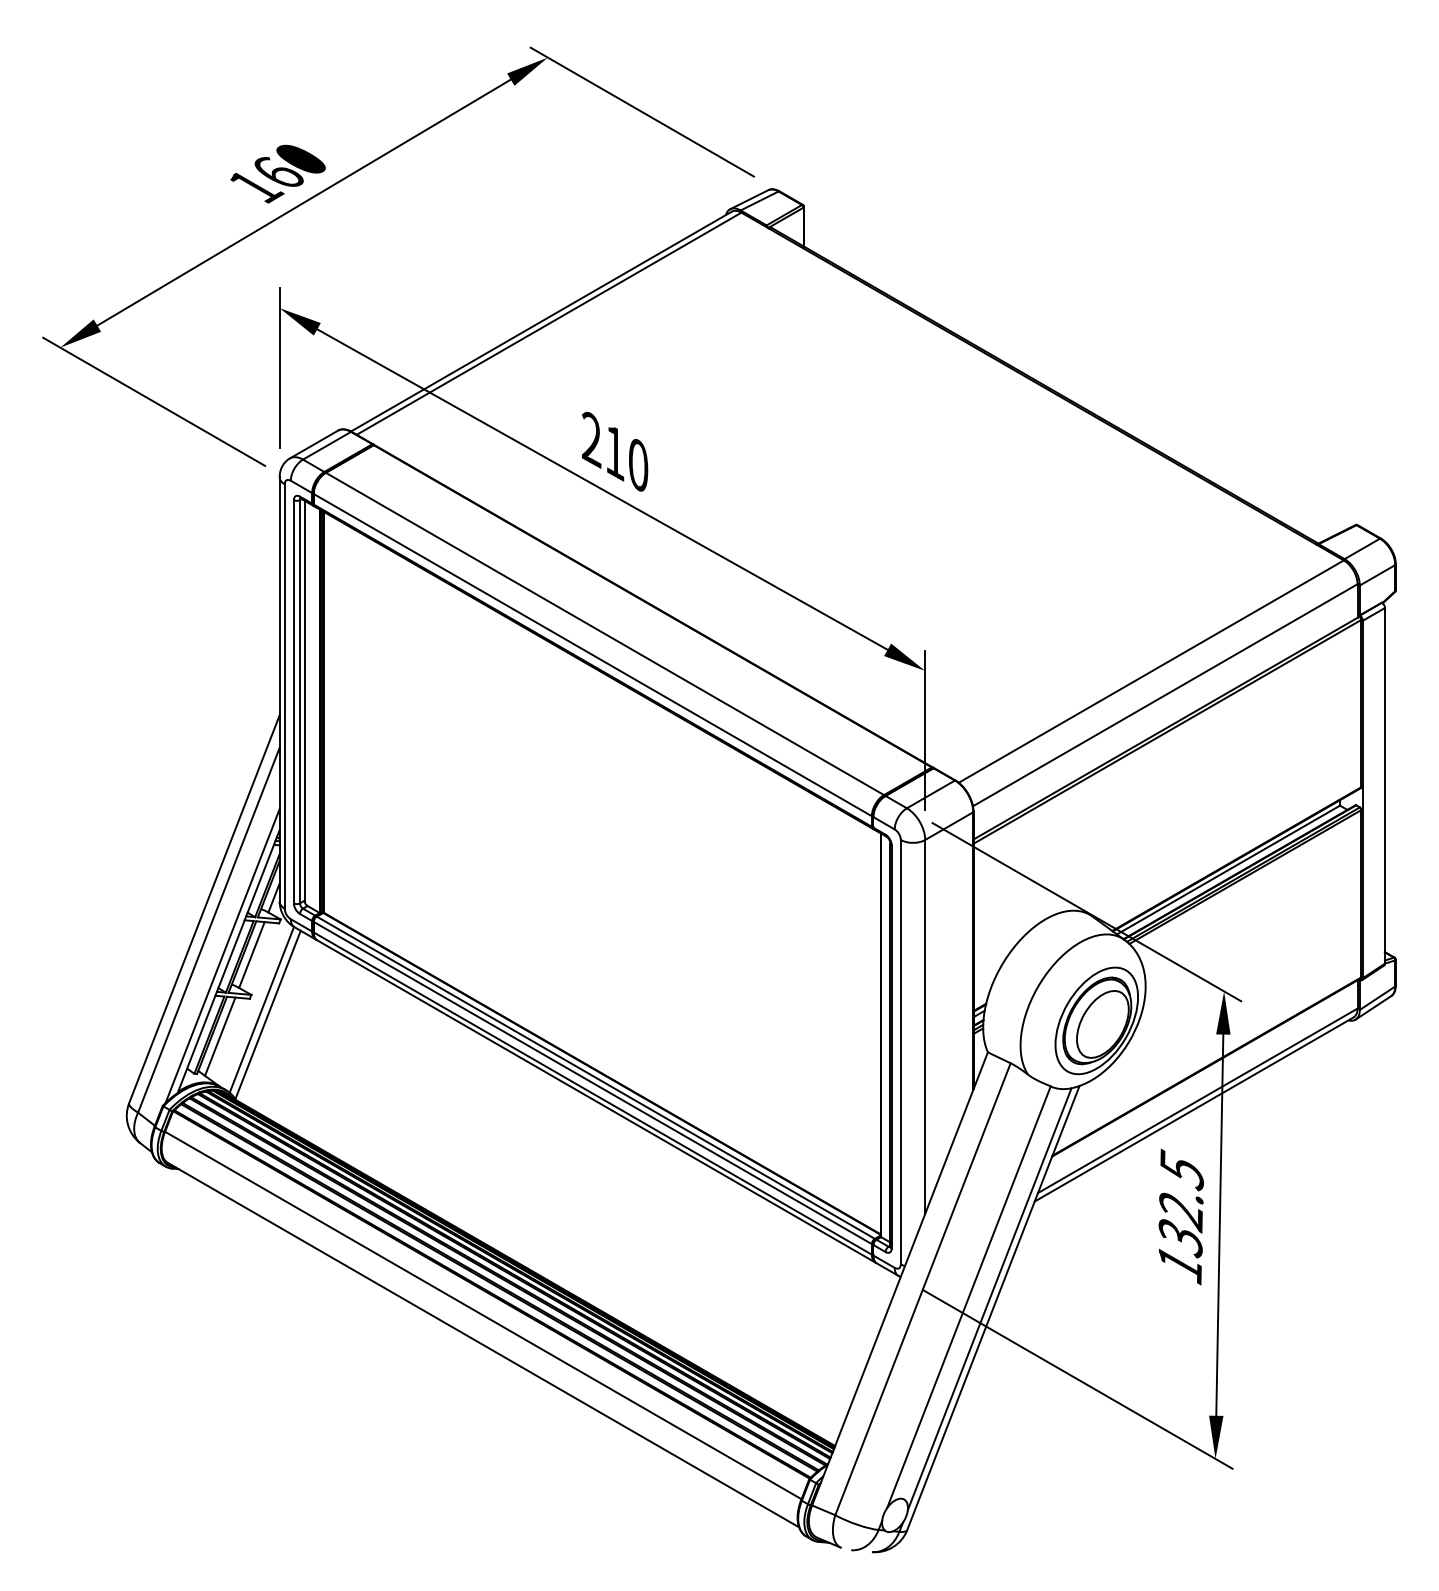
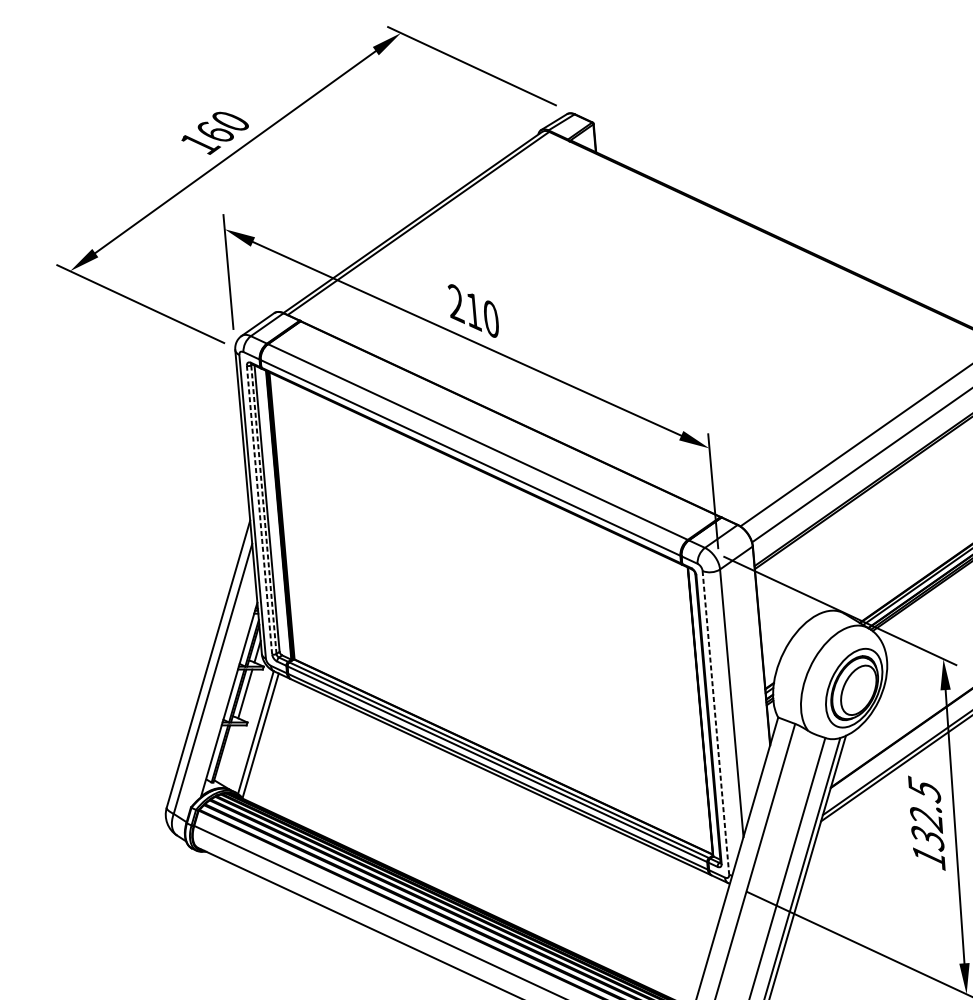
line: (293, 701) -> (259, 509), solid -> dashed
line: (299, 701) -> (263, 509), solid -> dashed
line: (222, 955) -> (224, 696), removed
line: (220, 1036) -> (227, 754), removed
line: (900, 1052) -> (715, 723), solid -> dashed

